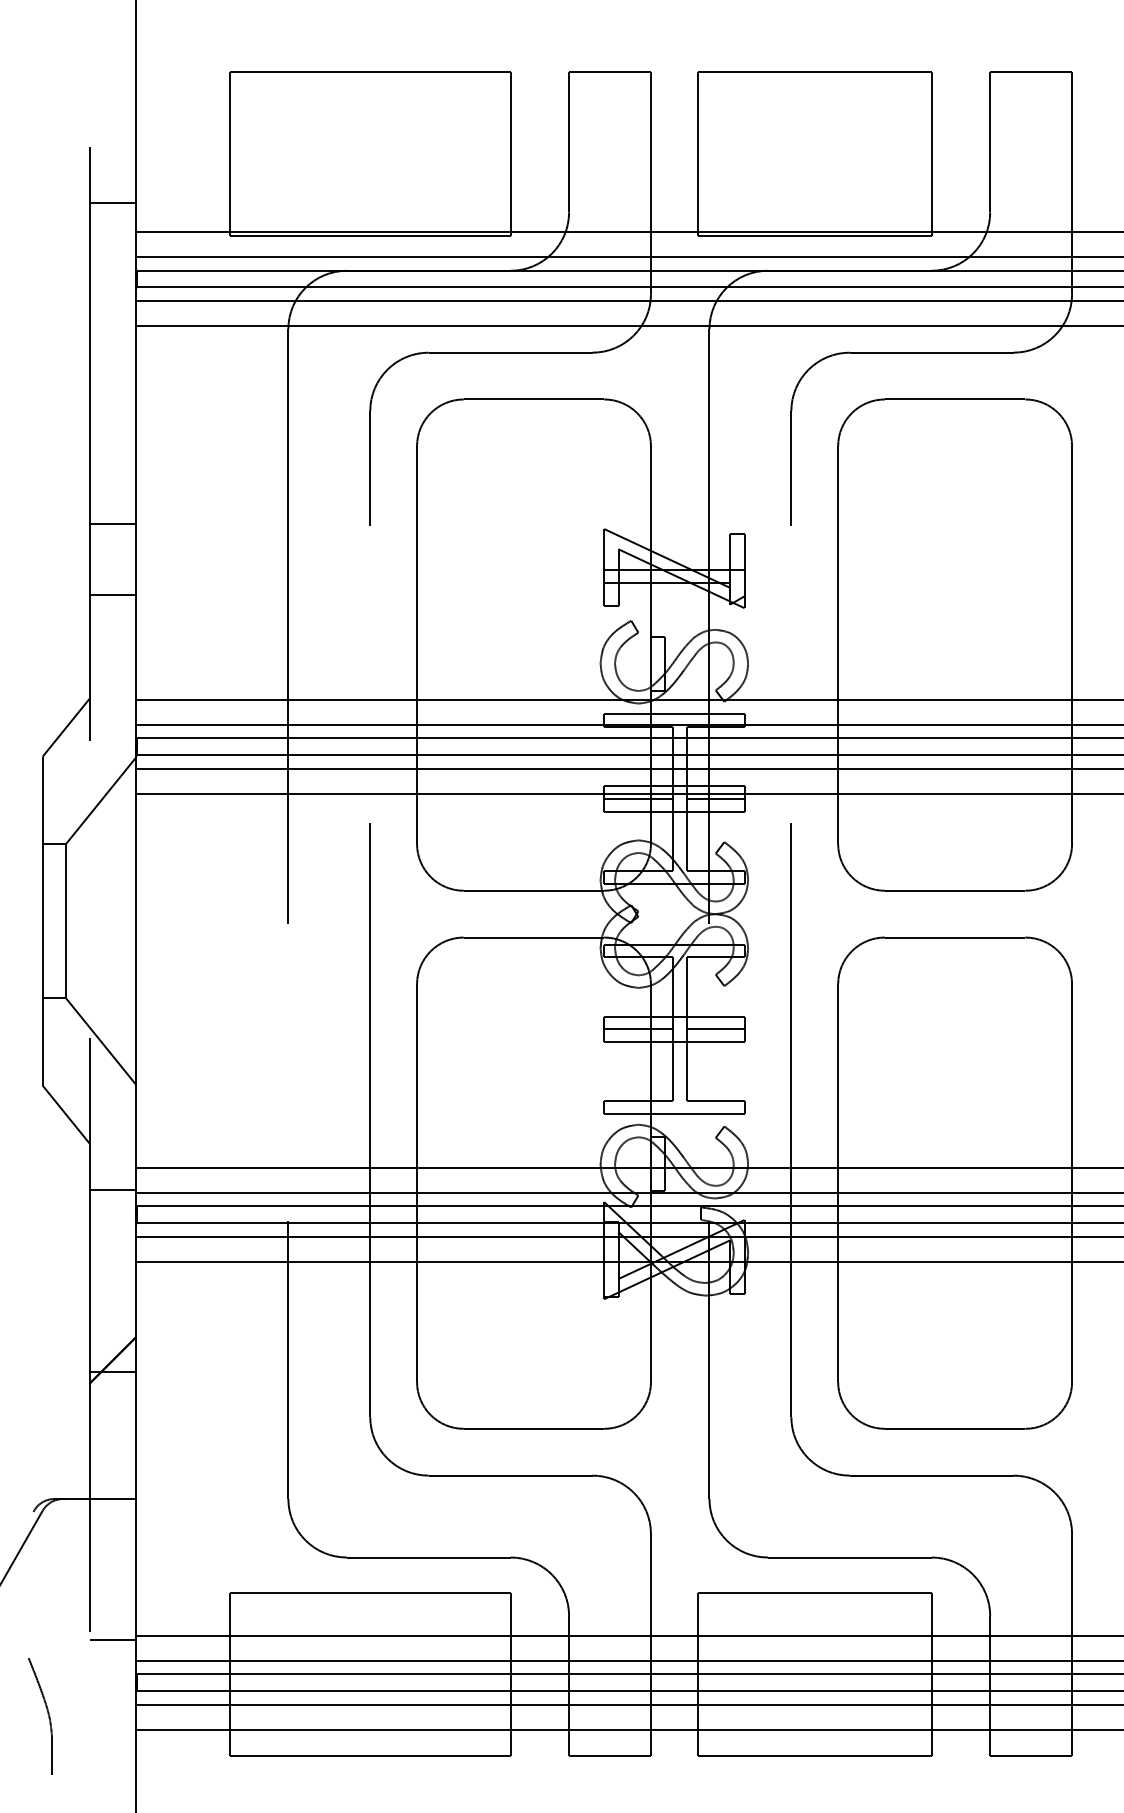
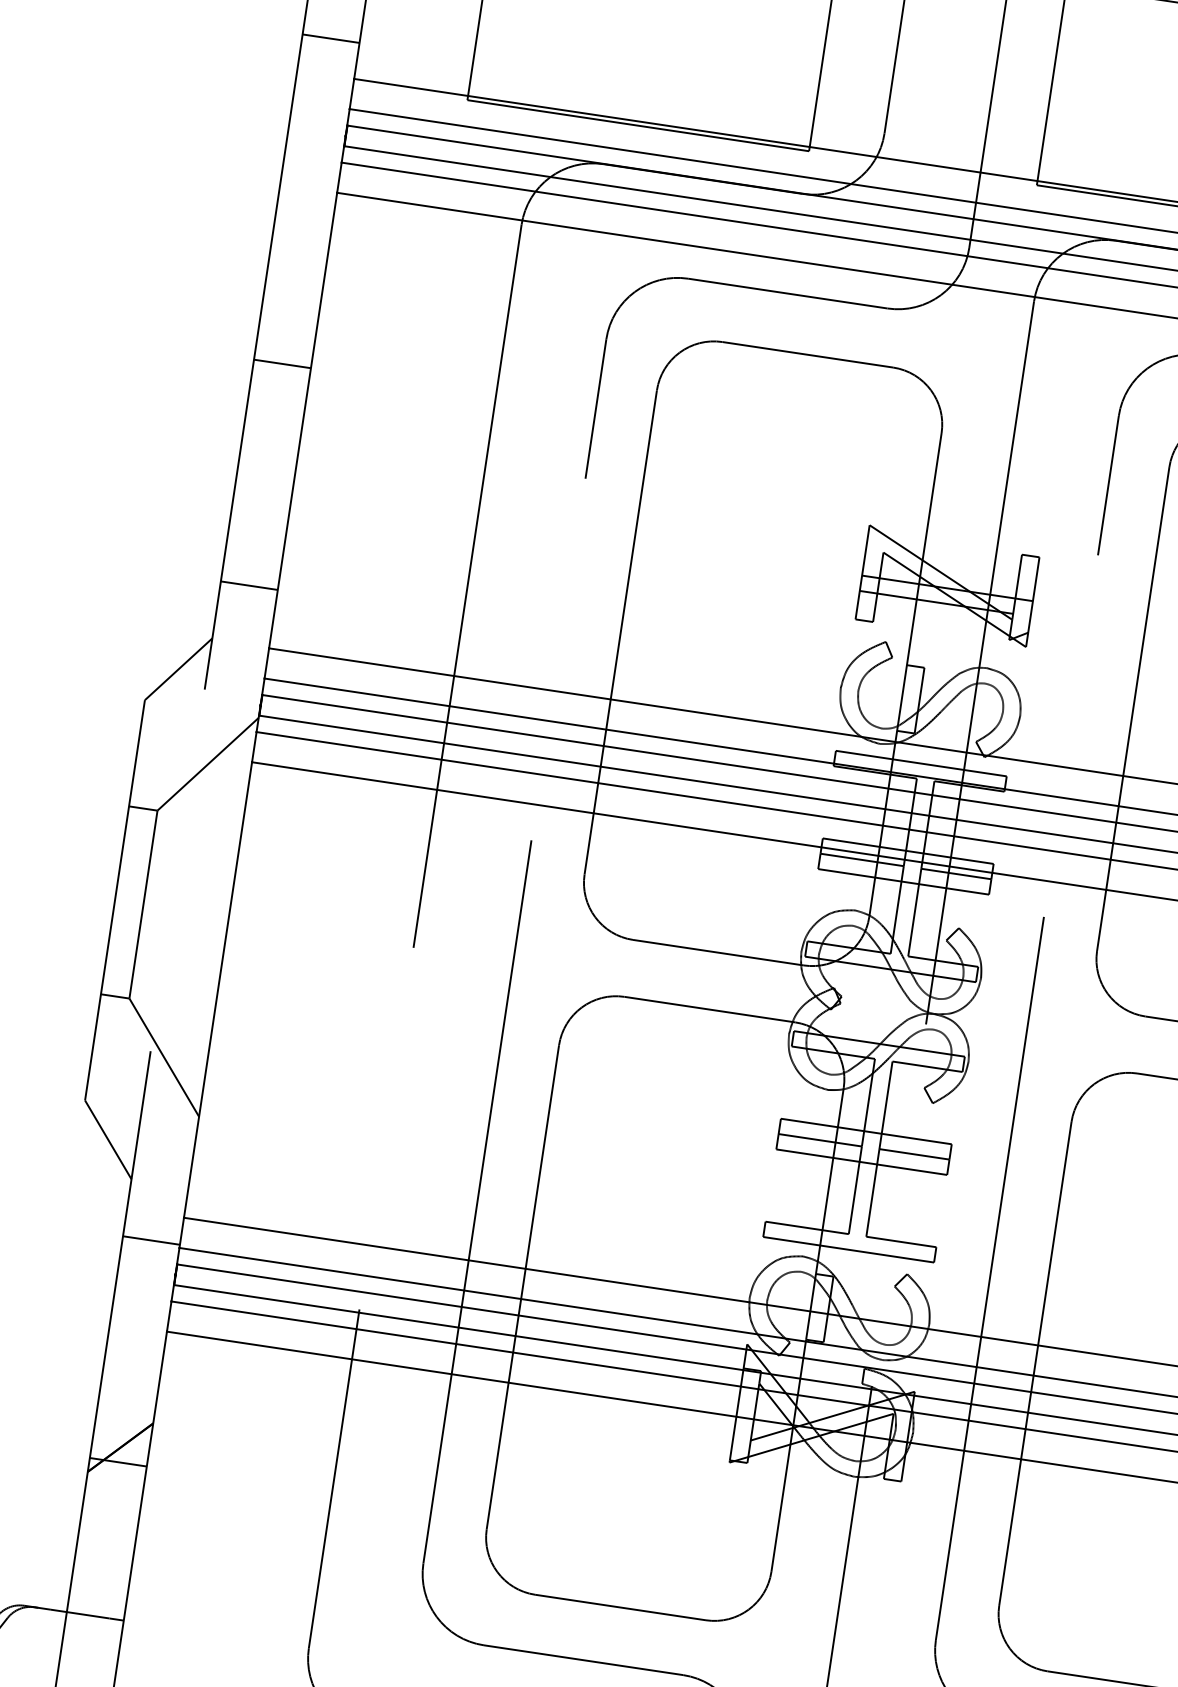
line: (112, 523) -> (282, 363), moved
line: (112, 595) -> (248, 586), moved

